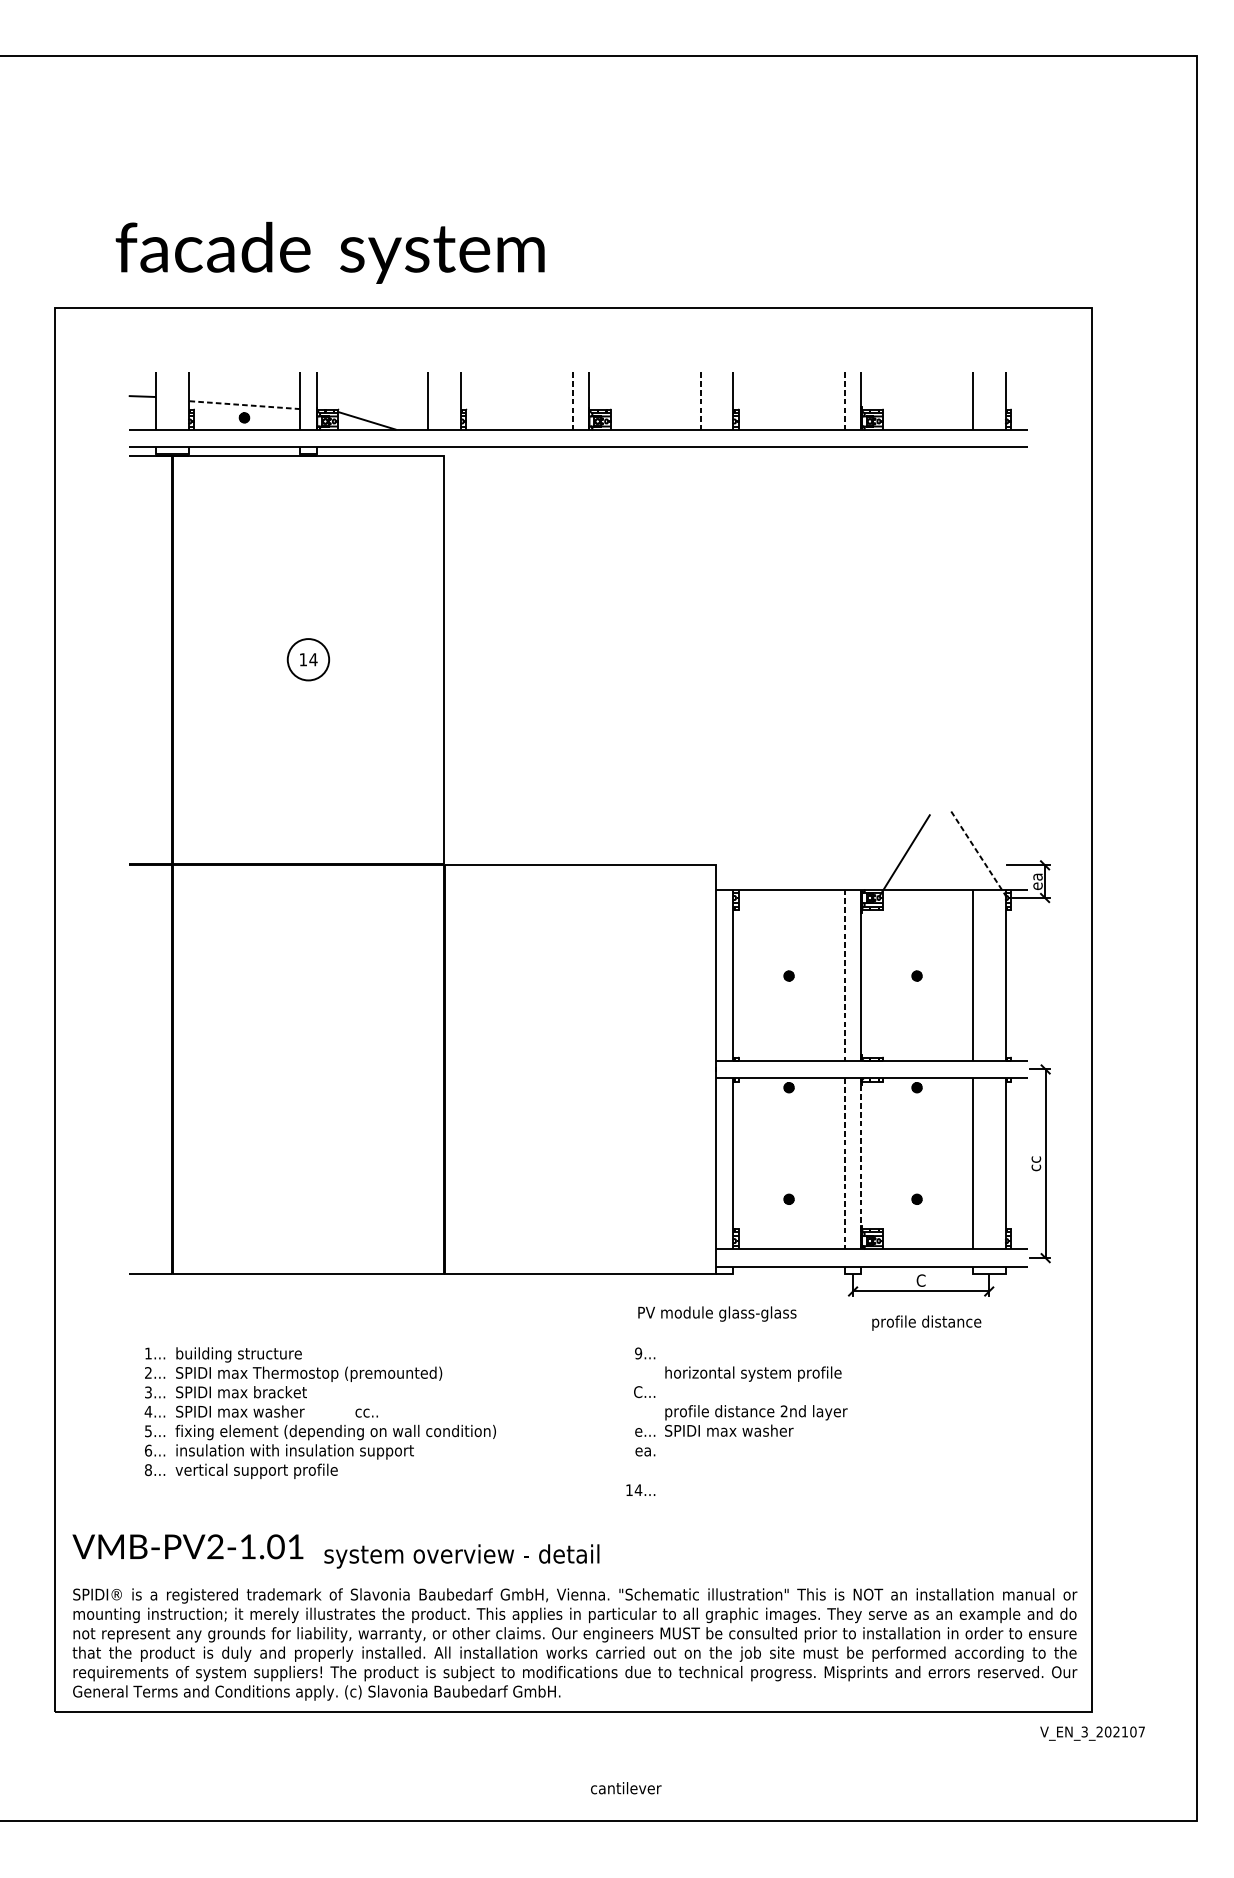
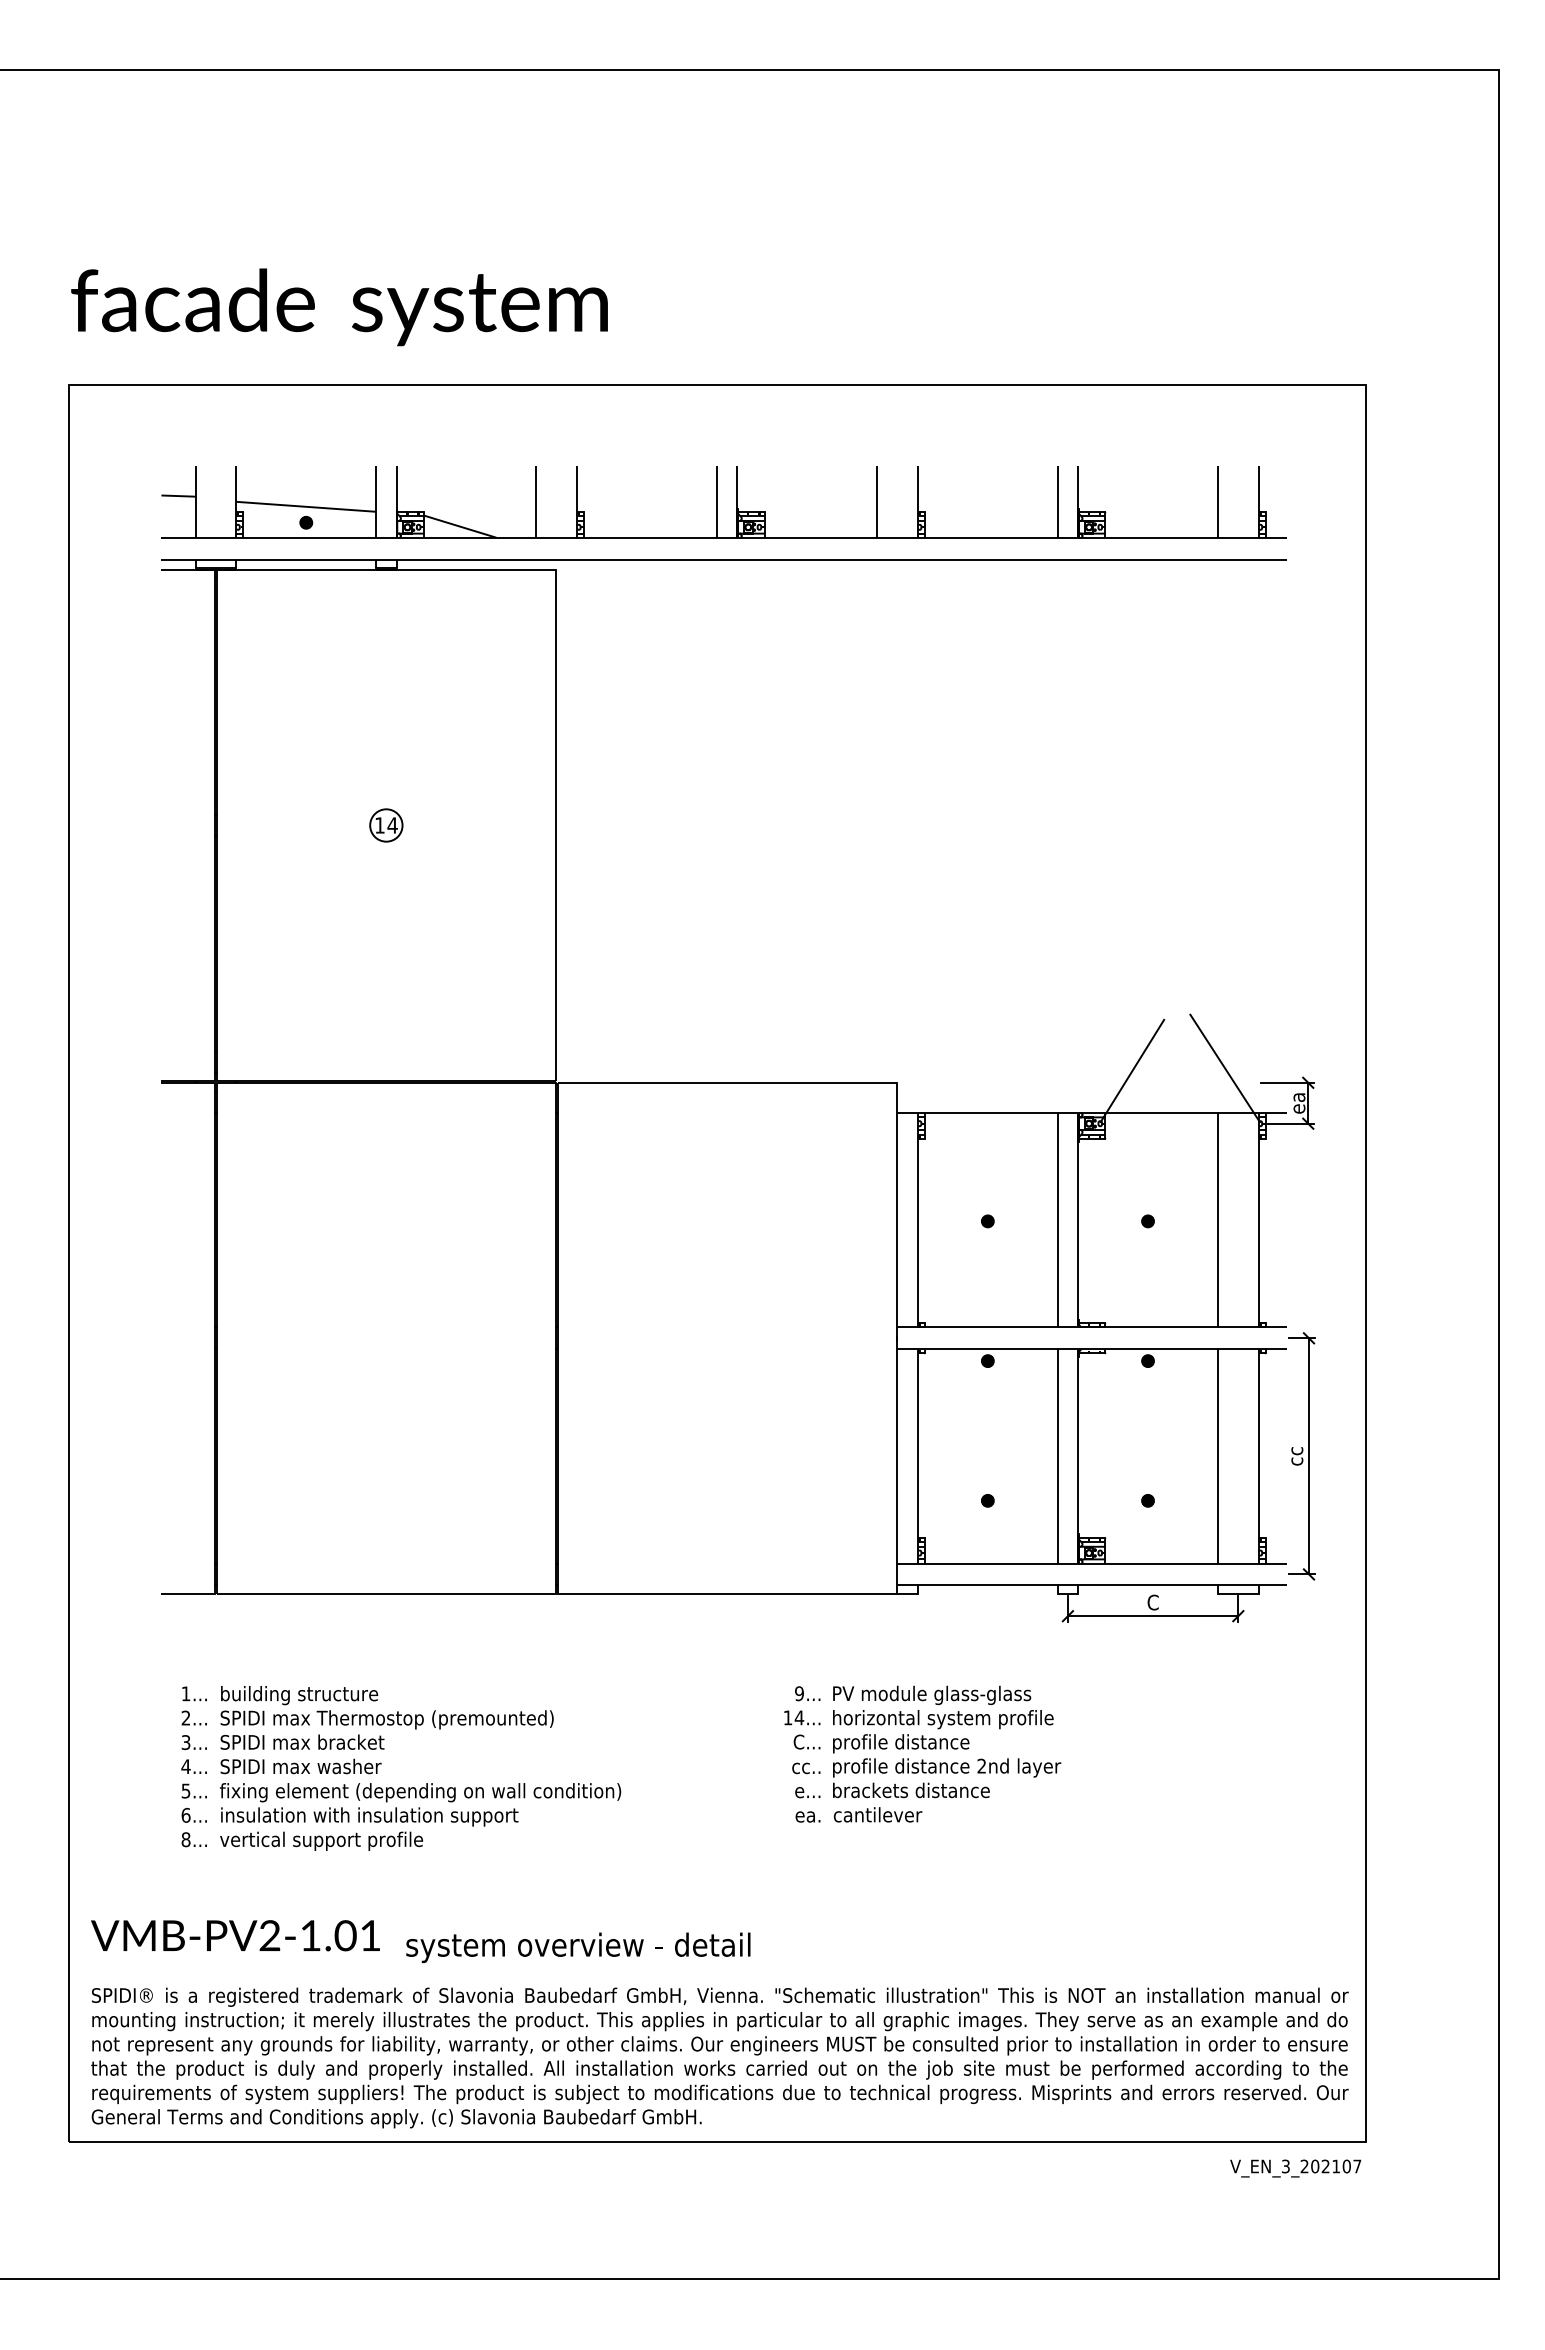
text: (330, 253) -> (339, 307), moved
line: (572, 400) -> (716, 501), dashed -> solid
line: (700, 400) -> (877, 501), dashed -> solid
line: (844, 400) -> (1057, 501), dashed -> solid
line: (243, 404) -> (305, 506), dashed -> solid
circle: (308, 659) -> (386, 825), size x0.62
line: (978, 853) -> (1225, 1068), dashed -> solid
line: (844, 975) -> (1057, 1220), dashed -> solid
line: (844, 1163) -> (1057, 1456), dashed -> solid
line: (861, 1163) -> (1078, 1455), dashed -> solid
text: (717, 1313) -> (932, 1694), moved
text: (927, 1322) -> (901, 1743), moved
text: (366, 1413) -> (806, 1768), moved
text: (728, 1430) -> (912, 1790), SPIDI max washer -> brackets distance
text: (640, 1489) -> (802, 1717), moved
text: (1092, 1733) -> (1295, 2168), moved
text: (625, 1787) -> (877, 1814), moved

